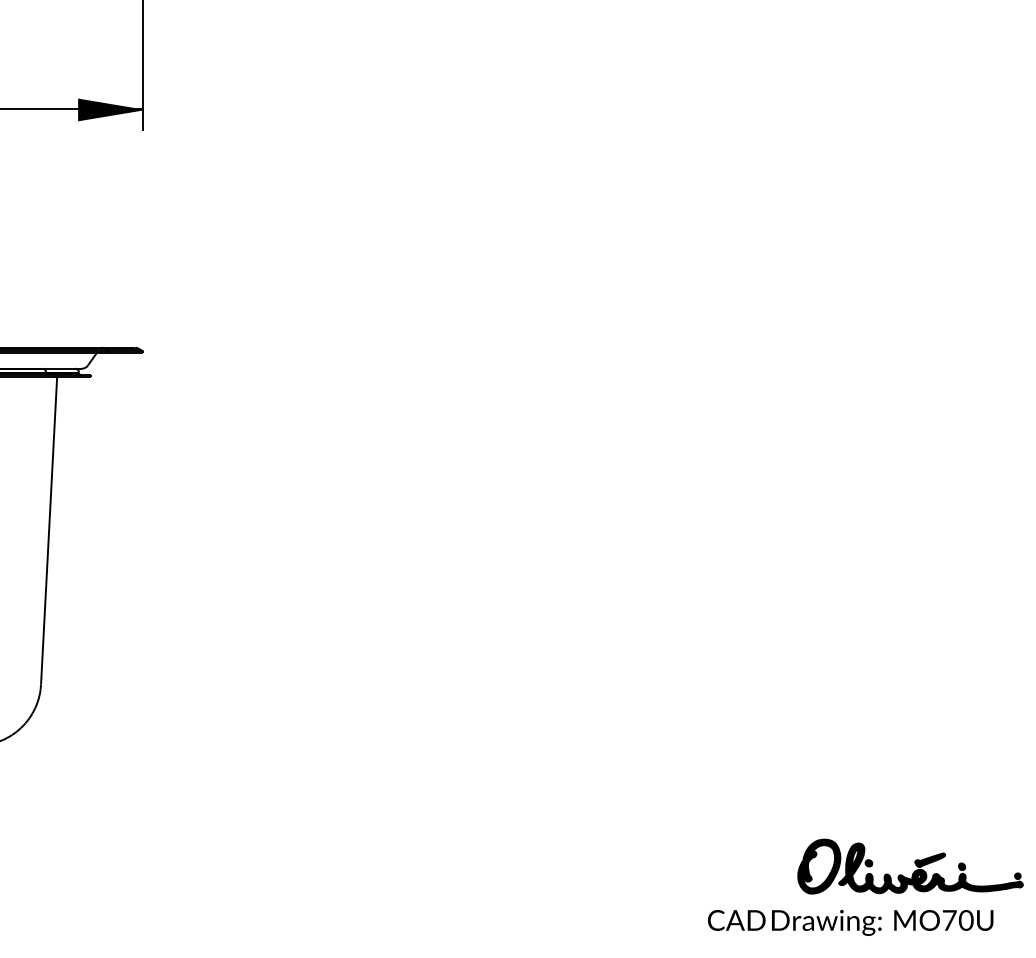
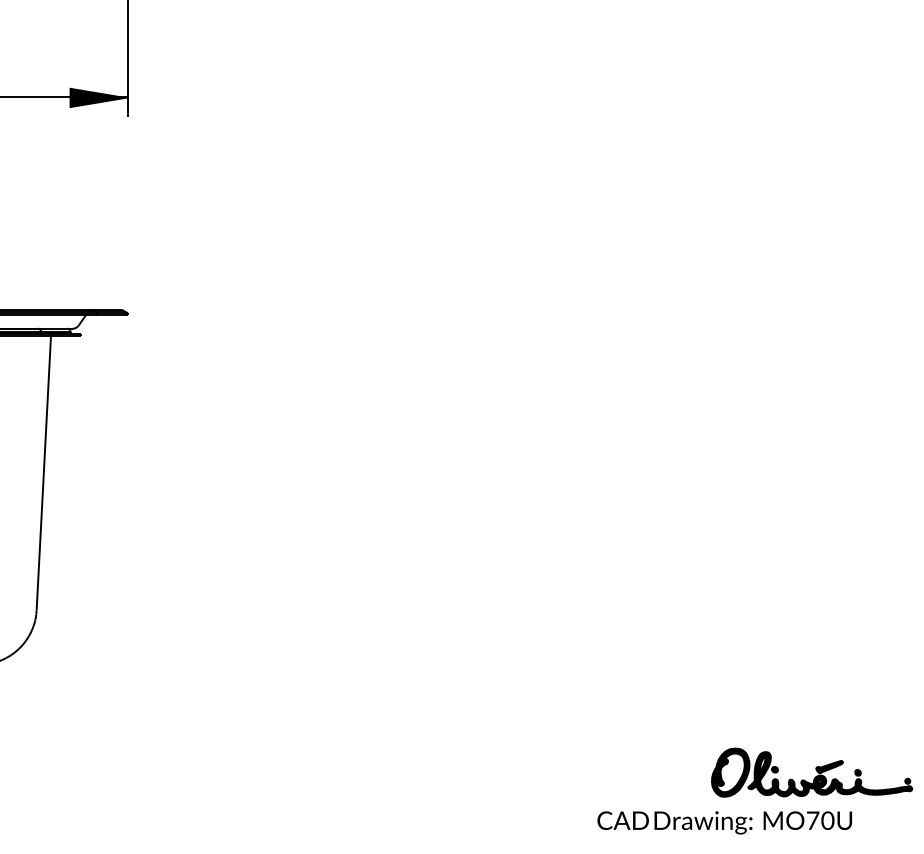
text: (850, 922) -> (724, 822), moved

